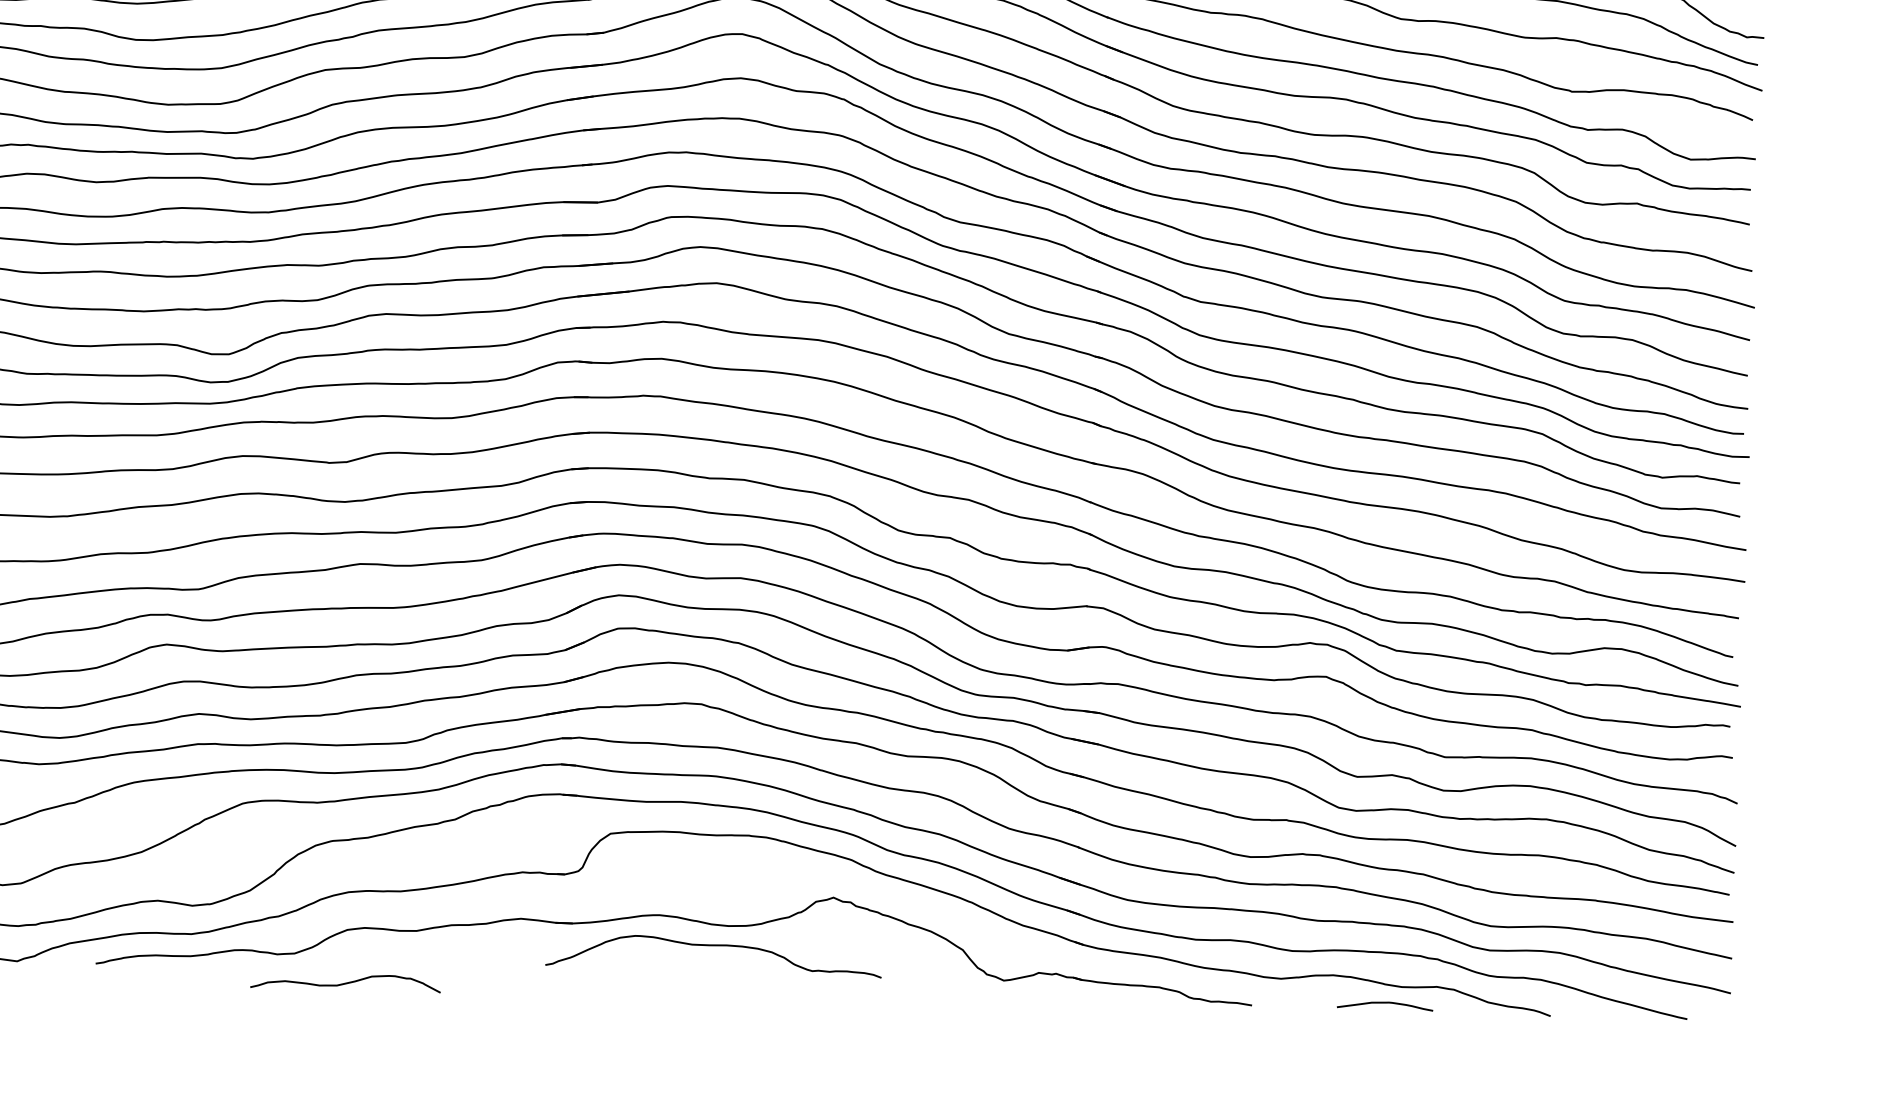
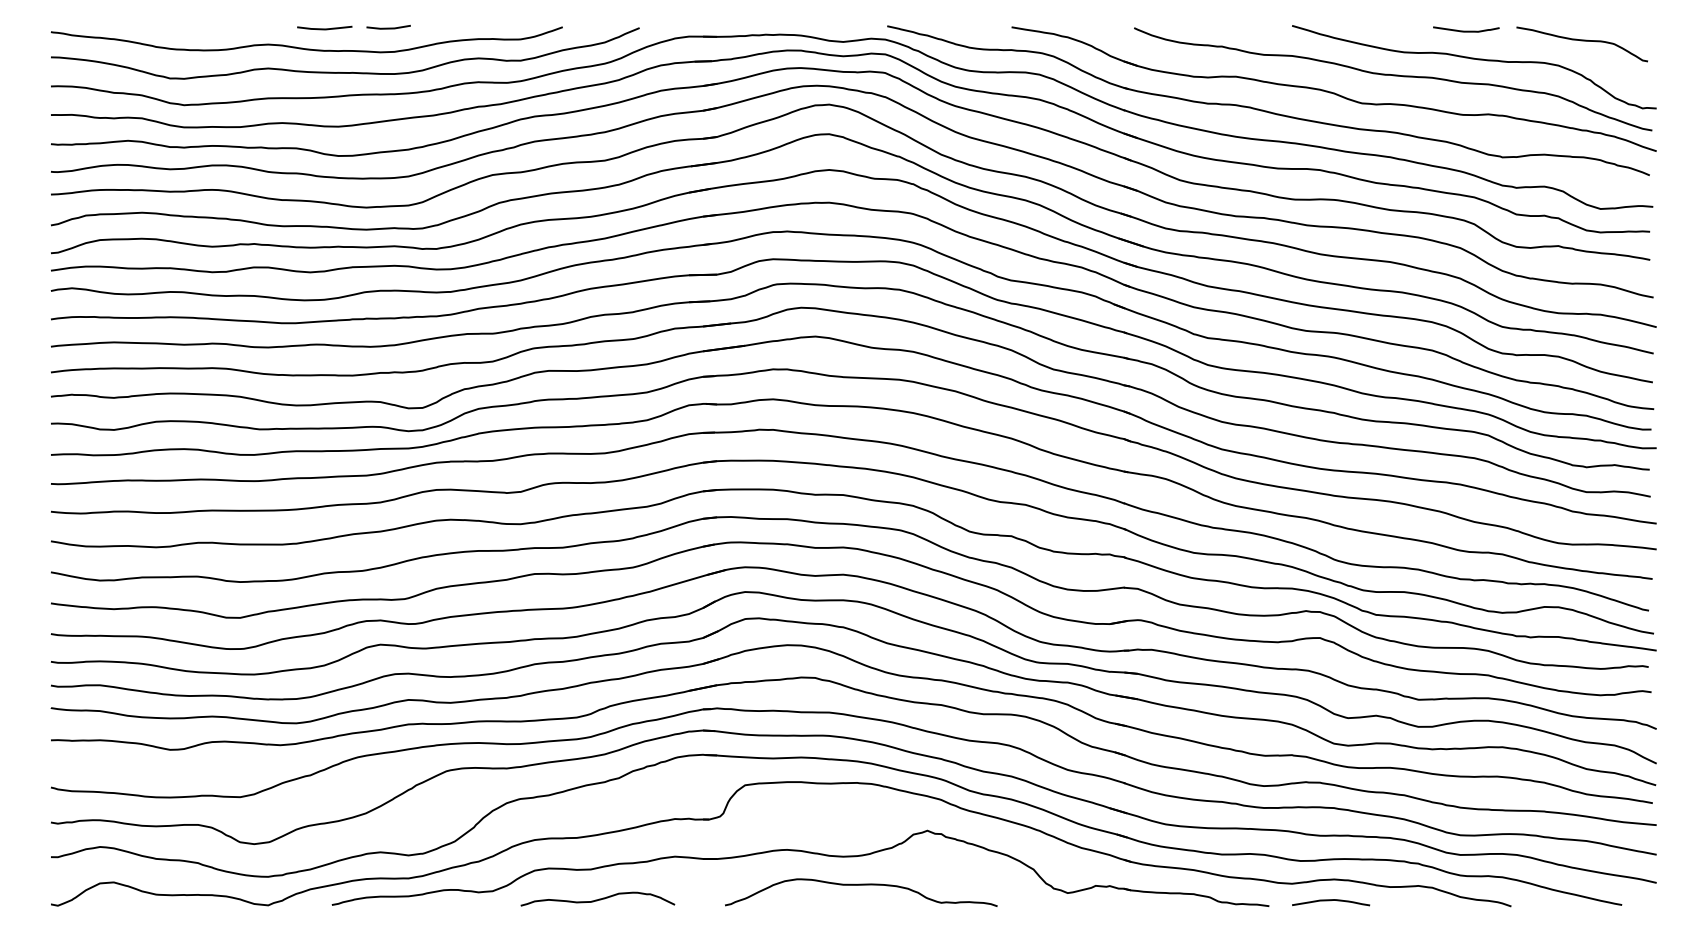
curve: (714, 946) -> (861, 885), moved
curve: (345, 982) -> (597, 899), moved
curve: (1384, 1004) -> (1330, 901), moved

